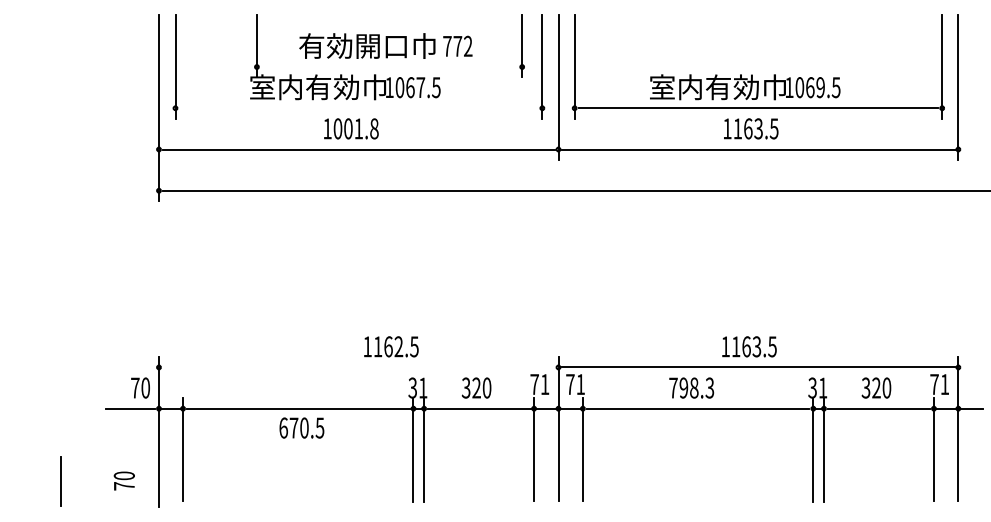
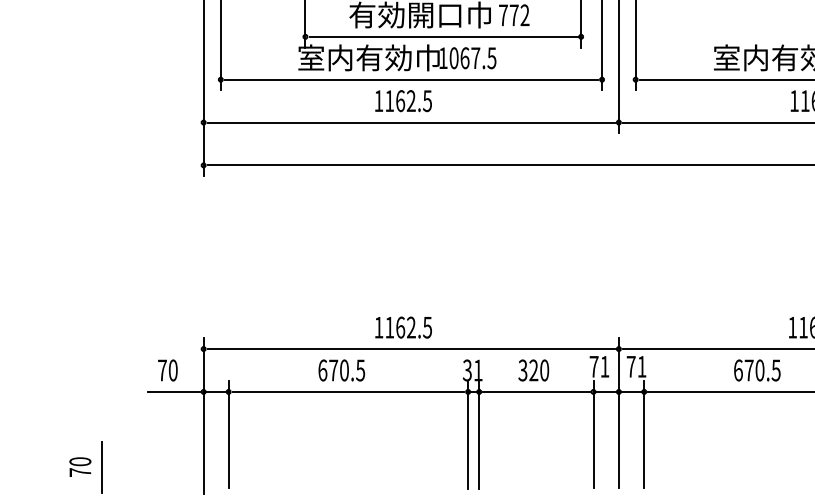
line: (390, 67) -> (444, 37), added
line: (358, 108) -> (411, 79), added
text: (355, 128) -> (407, 100), 1001.8 -> 1162.5
text: (391, 346) -> (403, 327), moved
line: (358, 367) -> (411, 349), added
text: (140, 387) -> (167, 369), moved
text: (691, 387) -> (757, 369), 798.3 -> 670.5
text: (301, 427) -> (341, 369), moved
text: (123, 480) -> (79, 466), moved

